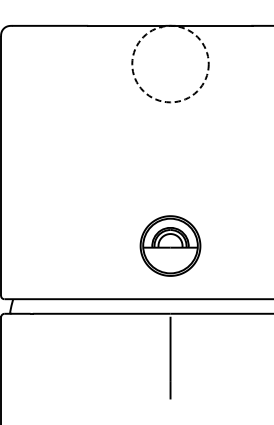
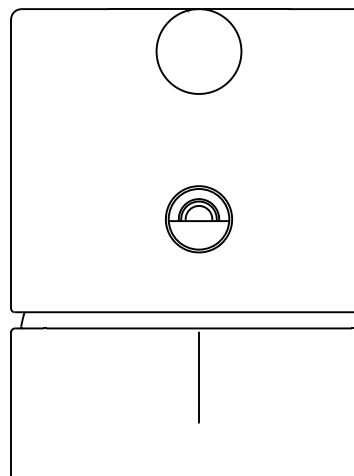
circle: (170, 64) -> (198, 51), dashed -> solid
part: (170, 246) -> (198, 219), moved

